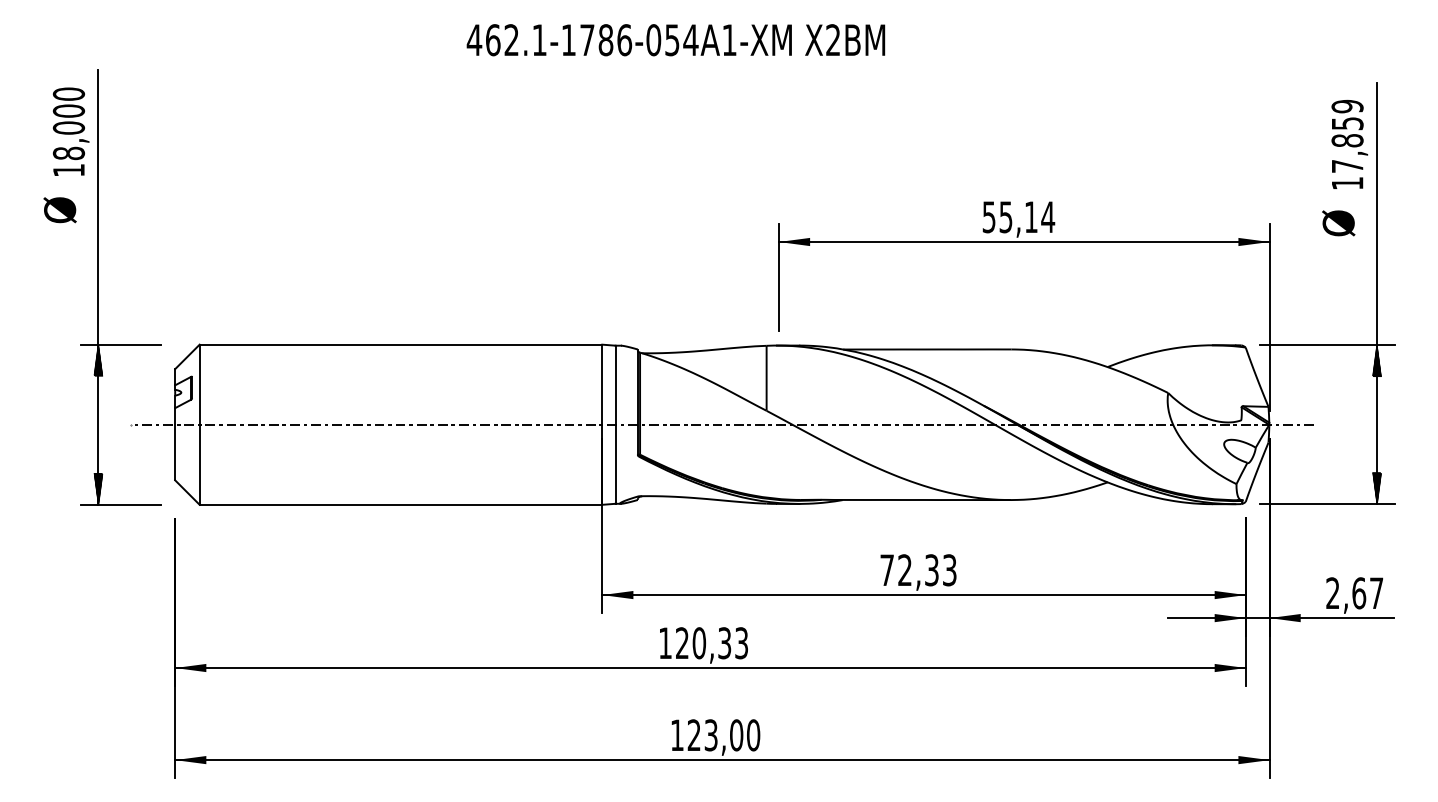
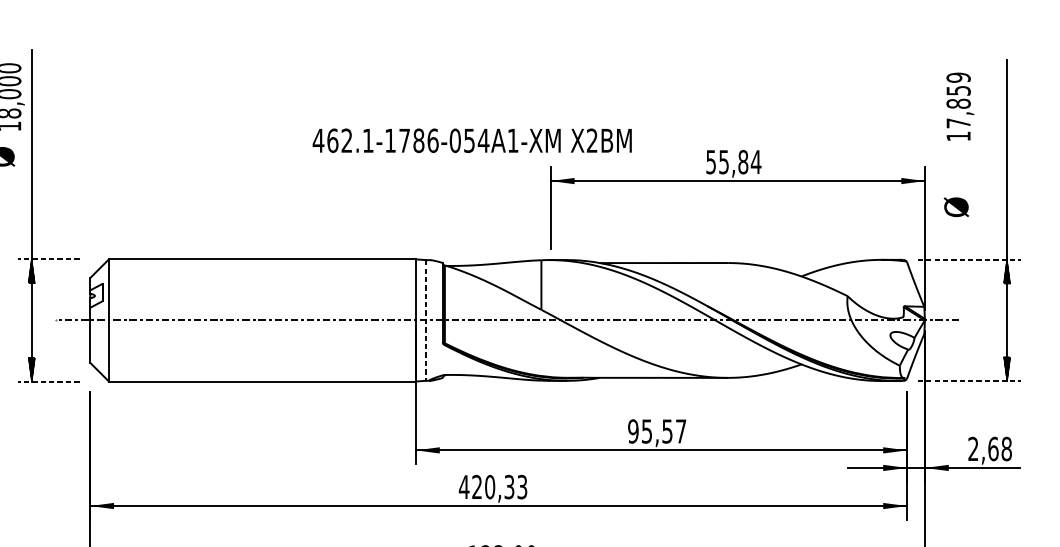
text: (675, 40) -> (471, 141), moved
text: (1349, 144) -> (960, 106), moved
text: (1030, 217) -> (742, 162), 55,14 -> 55,84
text: (1338, 223) -> (956, 207), moved
line: (120, 344) -> (48, 259), solid -> dashed
line: (1327, 345) -> (969, 260), solid -> dashed
line: (615, 425) -> (426, 321), solid -> dashed
line: (120, 504) -> (48, 381), solid -> dashed
line: (1327, 504) -> (969, 381), solid -> dashed
text: (918, 570) -> (657, 431), 72,33 -> 95,57
text: (1376, 593) -> (1006, 449), 2,67 -> 2,68
text: (665, 642) -> (464, 486), 120,33 -> 420,33

